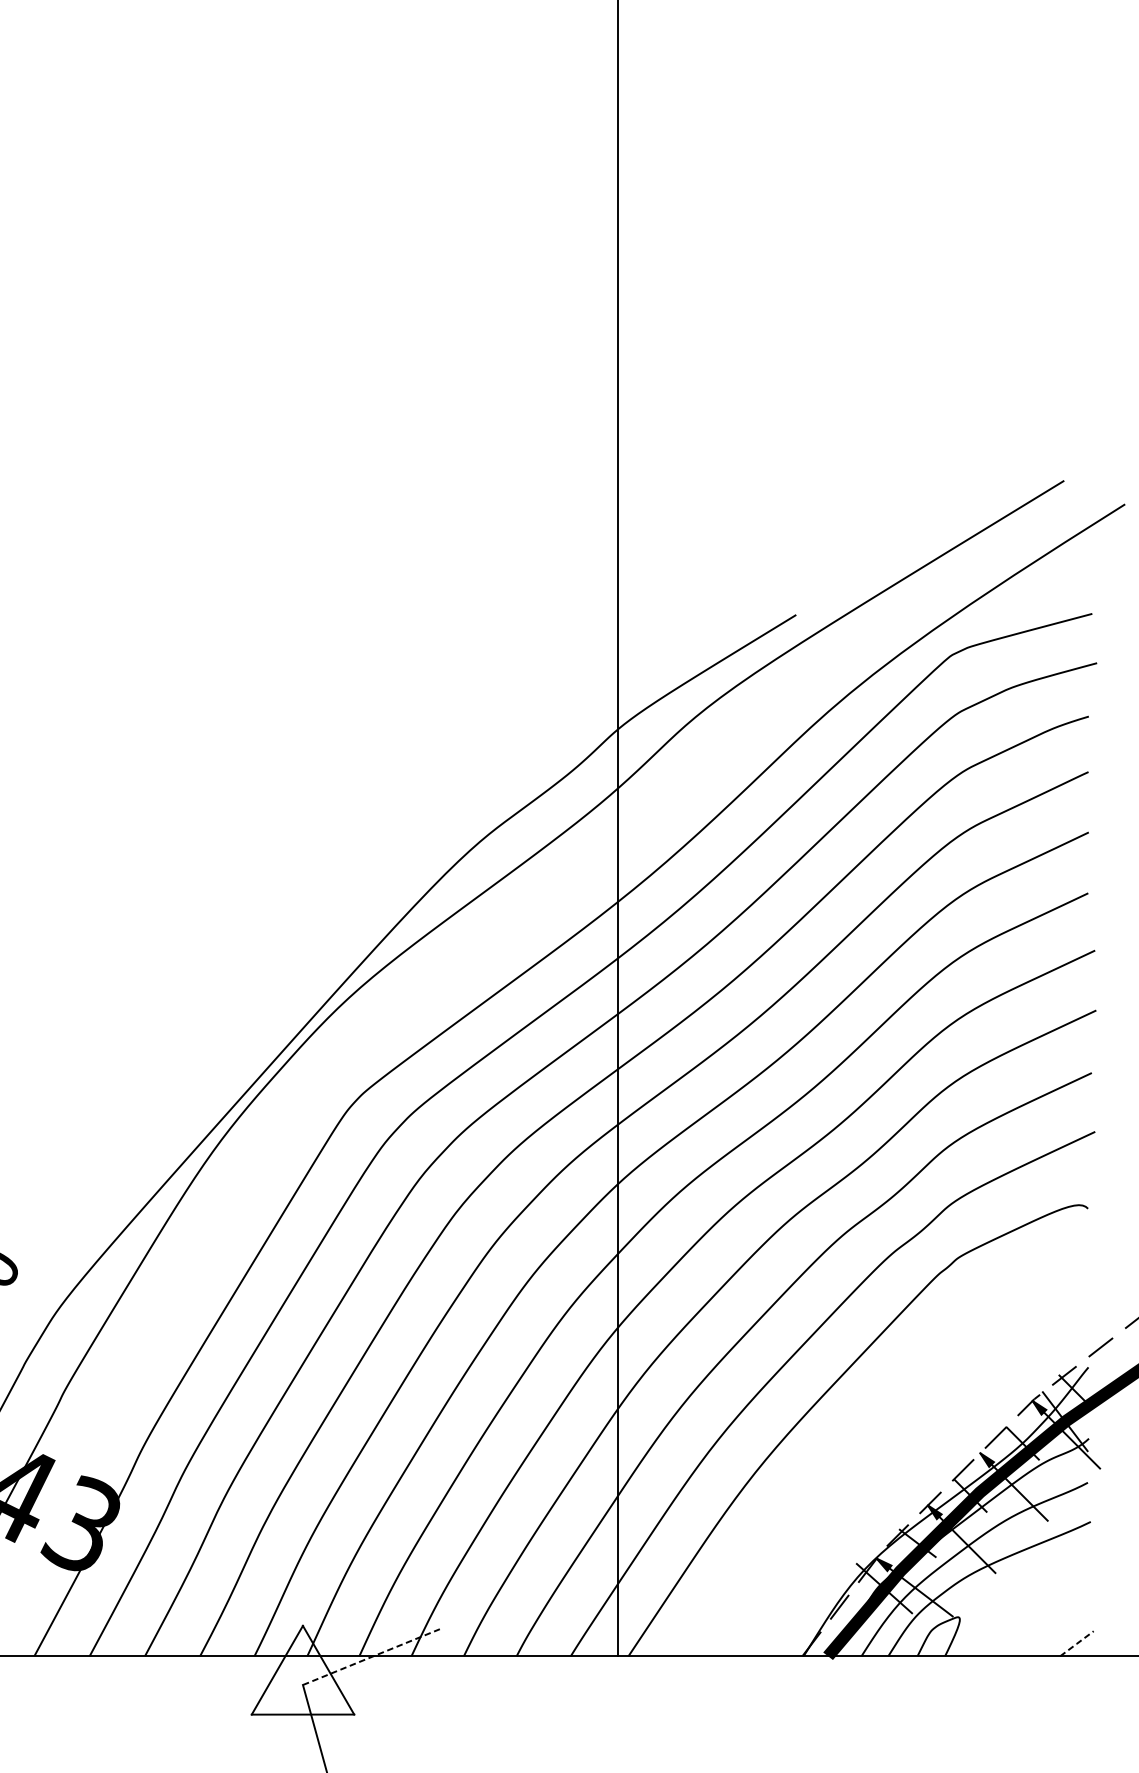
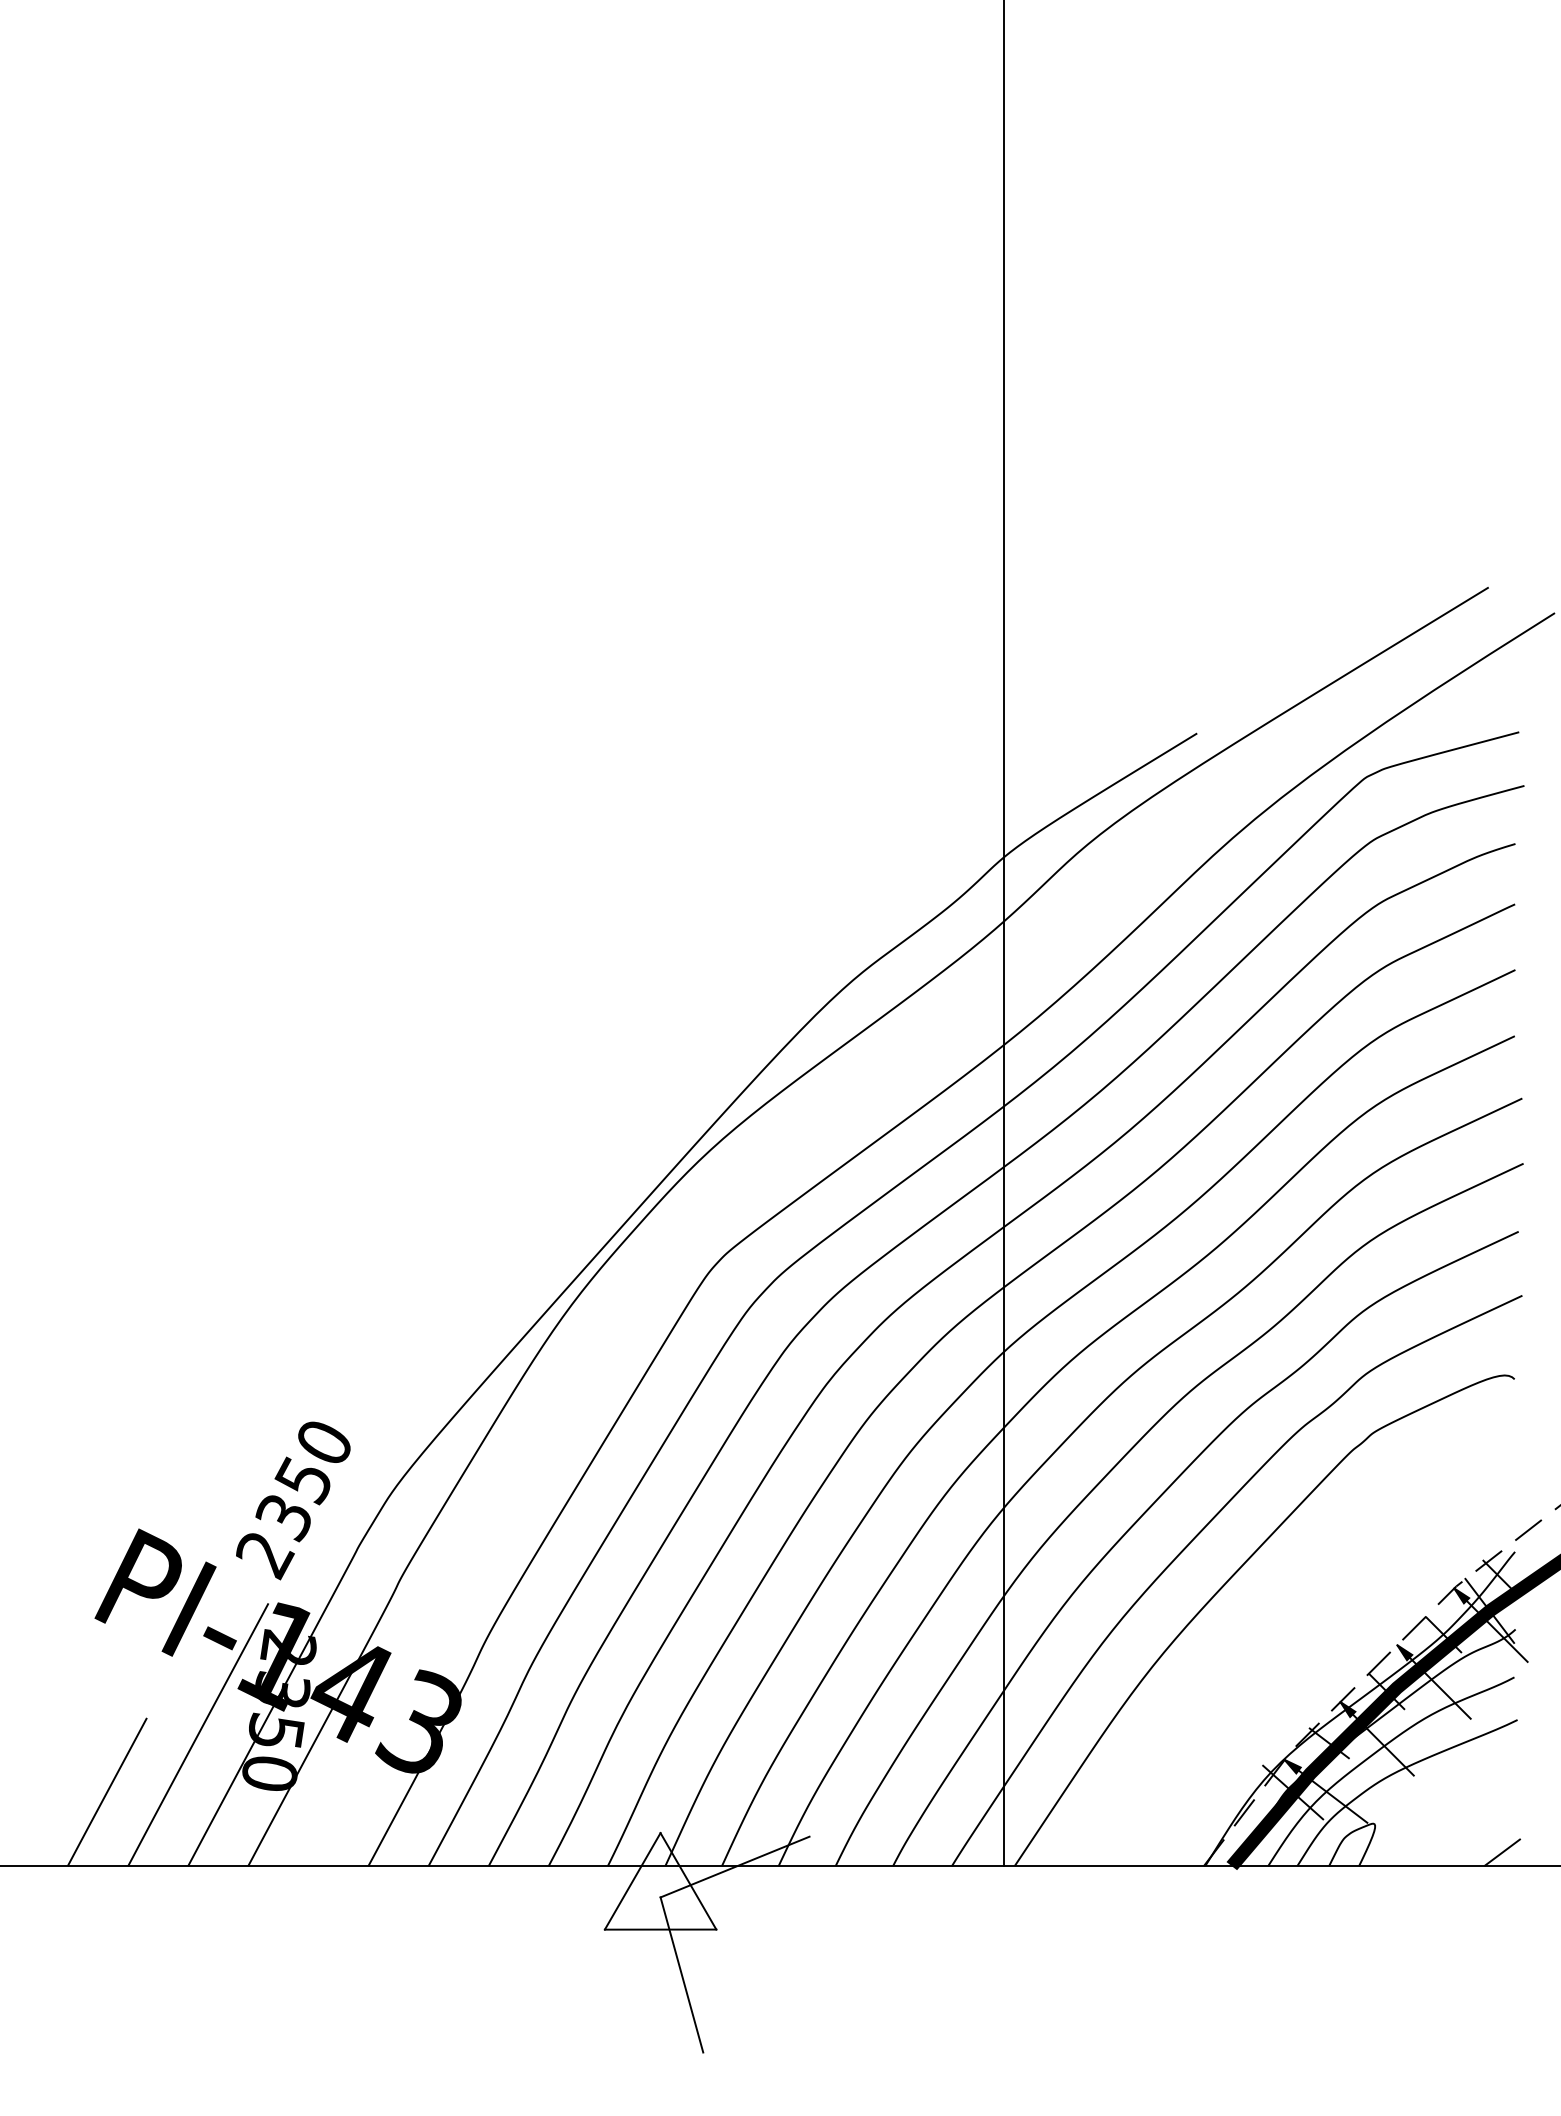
line: (1076, 1643) -> (1502, 1852), dashed -> solid
line: (371, 1656) -> (735, 1866), dashed -> solid

